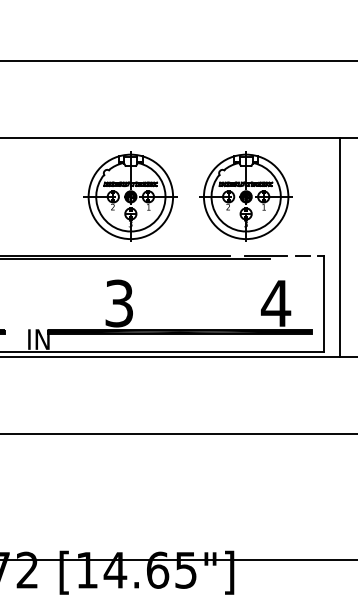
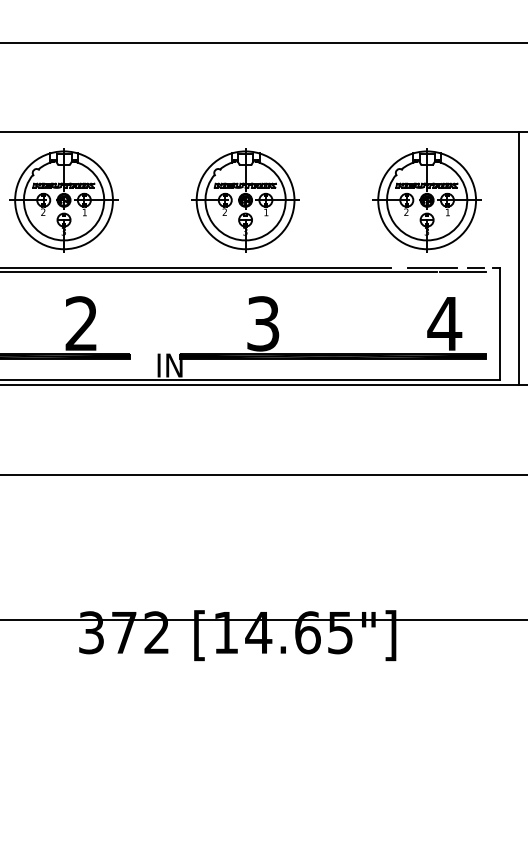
part: (130, 197) -> (245, 200), moved
part: (245, 197) -> (426, 200), moved
line: (292, 259) -> (463, 272), added

